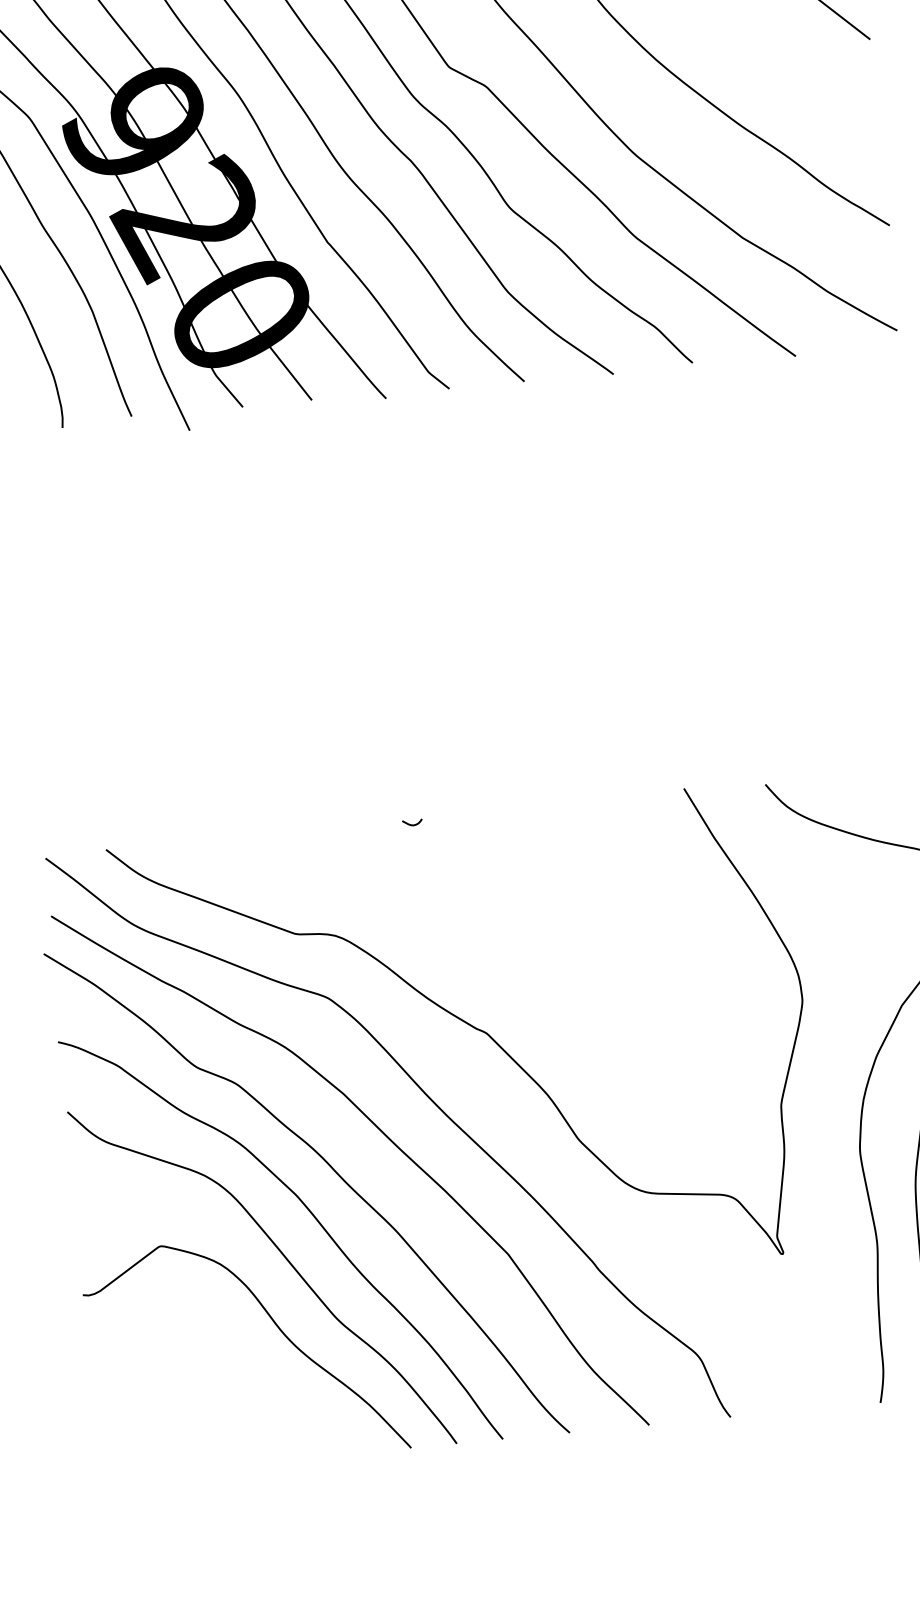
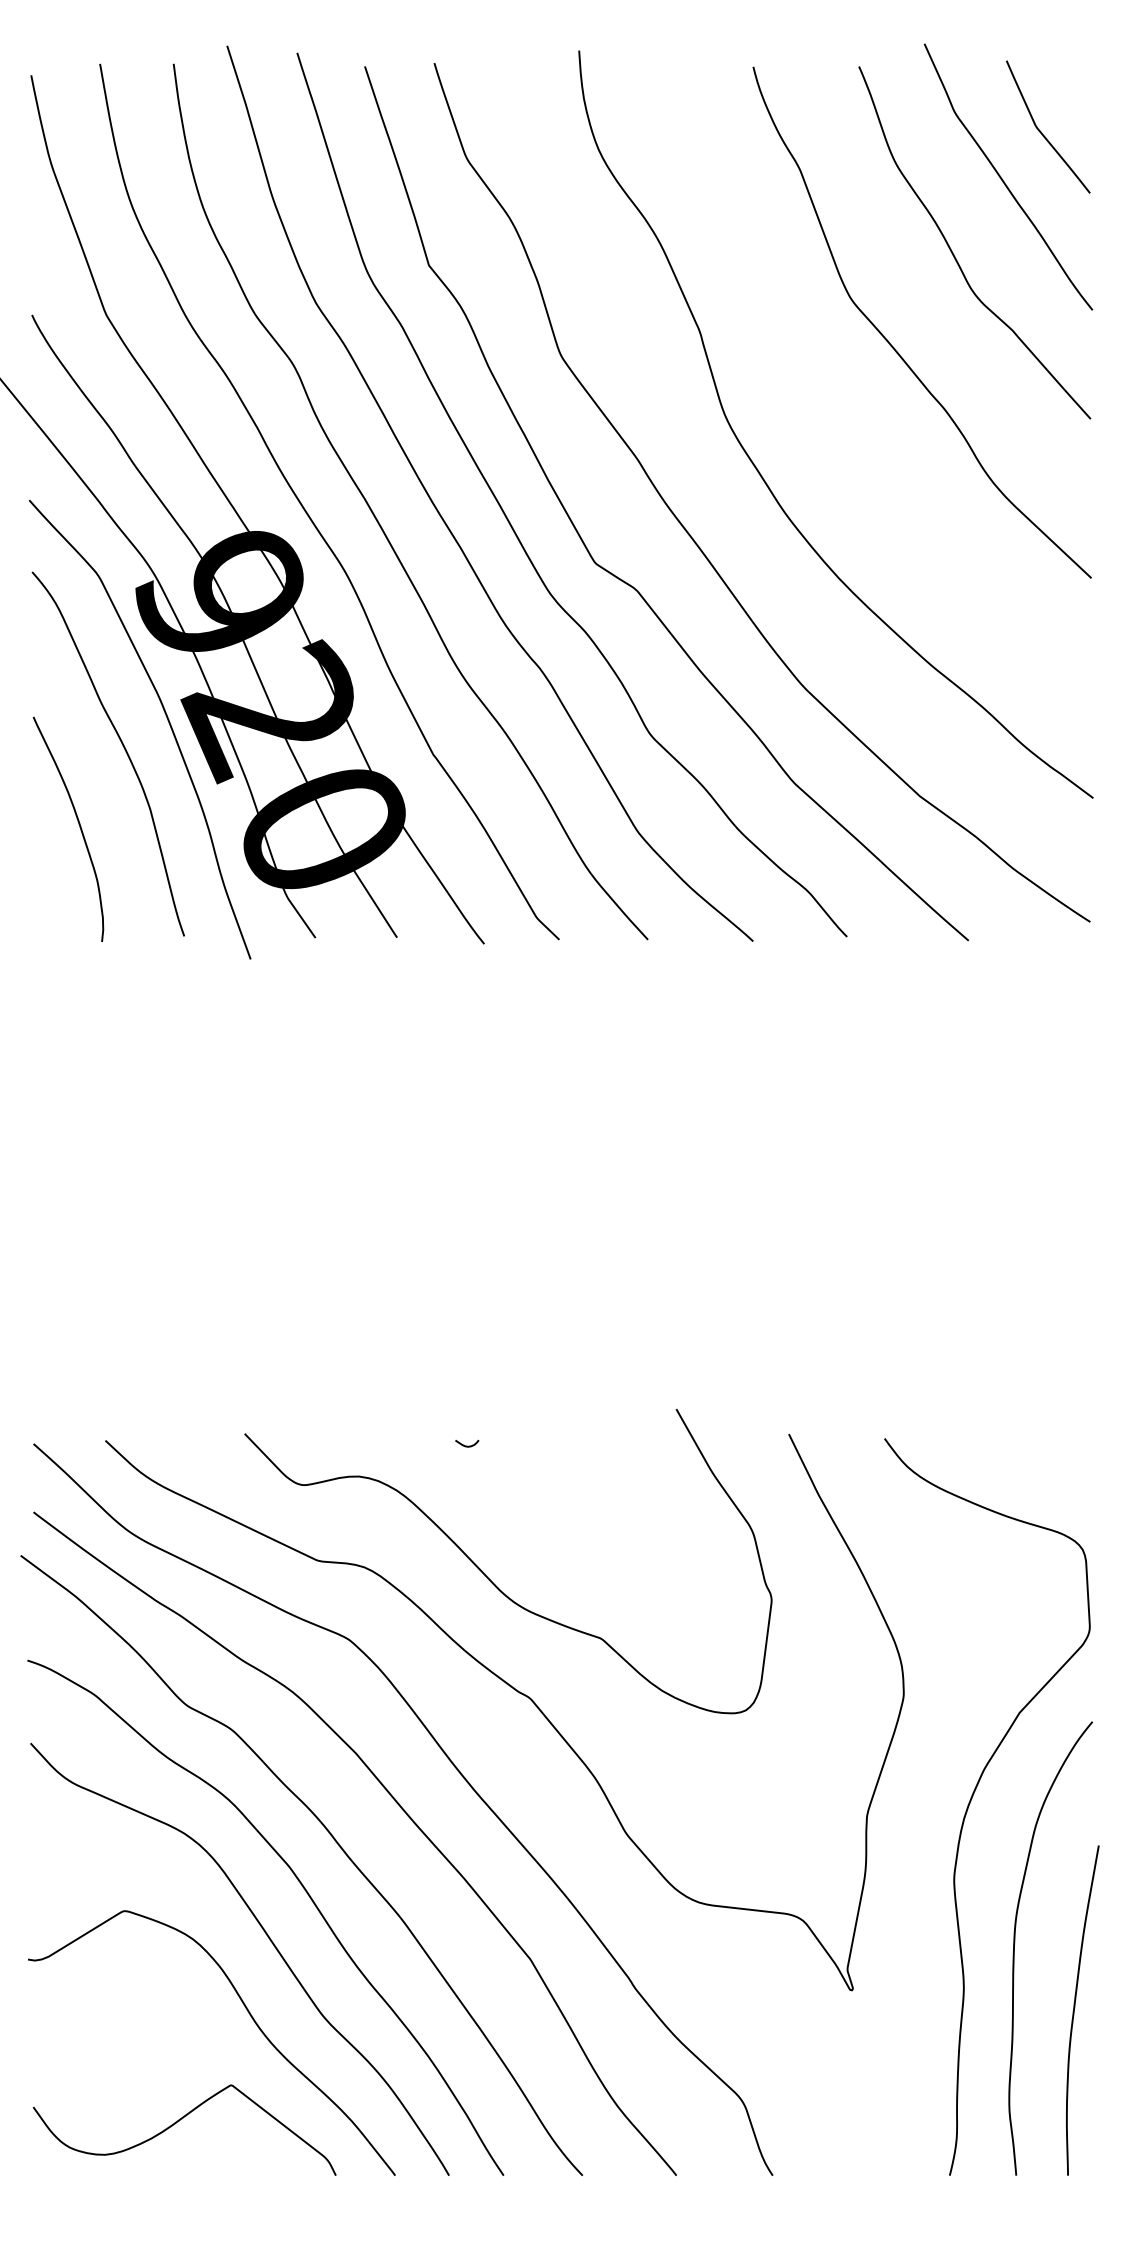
curve: (443, 935) -> (490, 1579), added
curve: (224, 1419) -> (179, 2121), added

